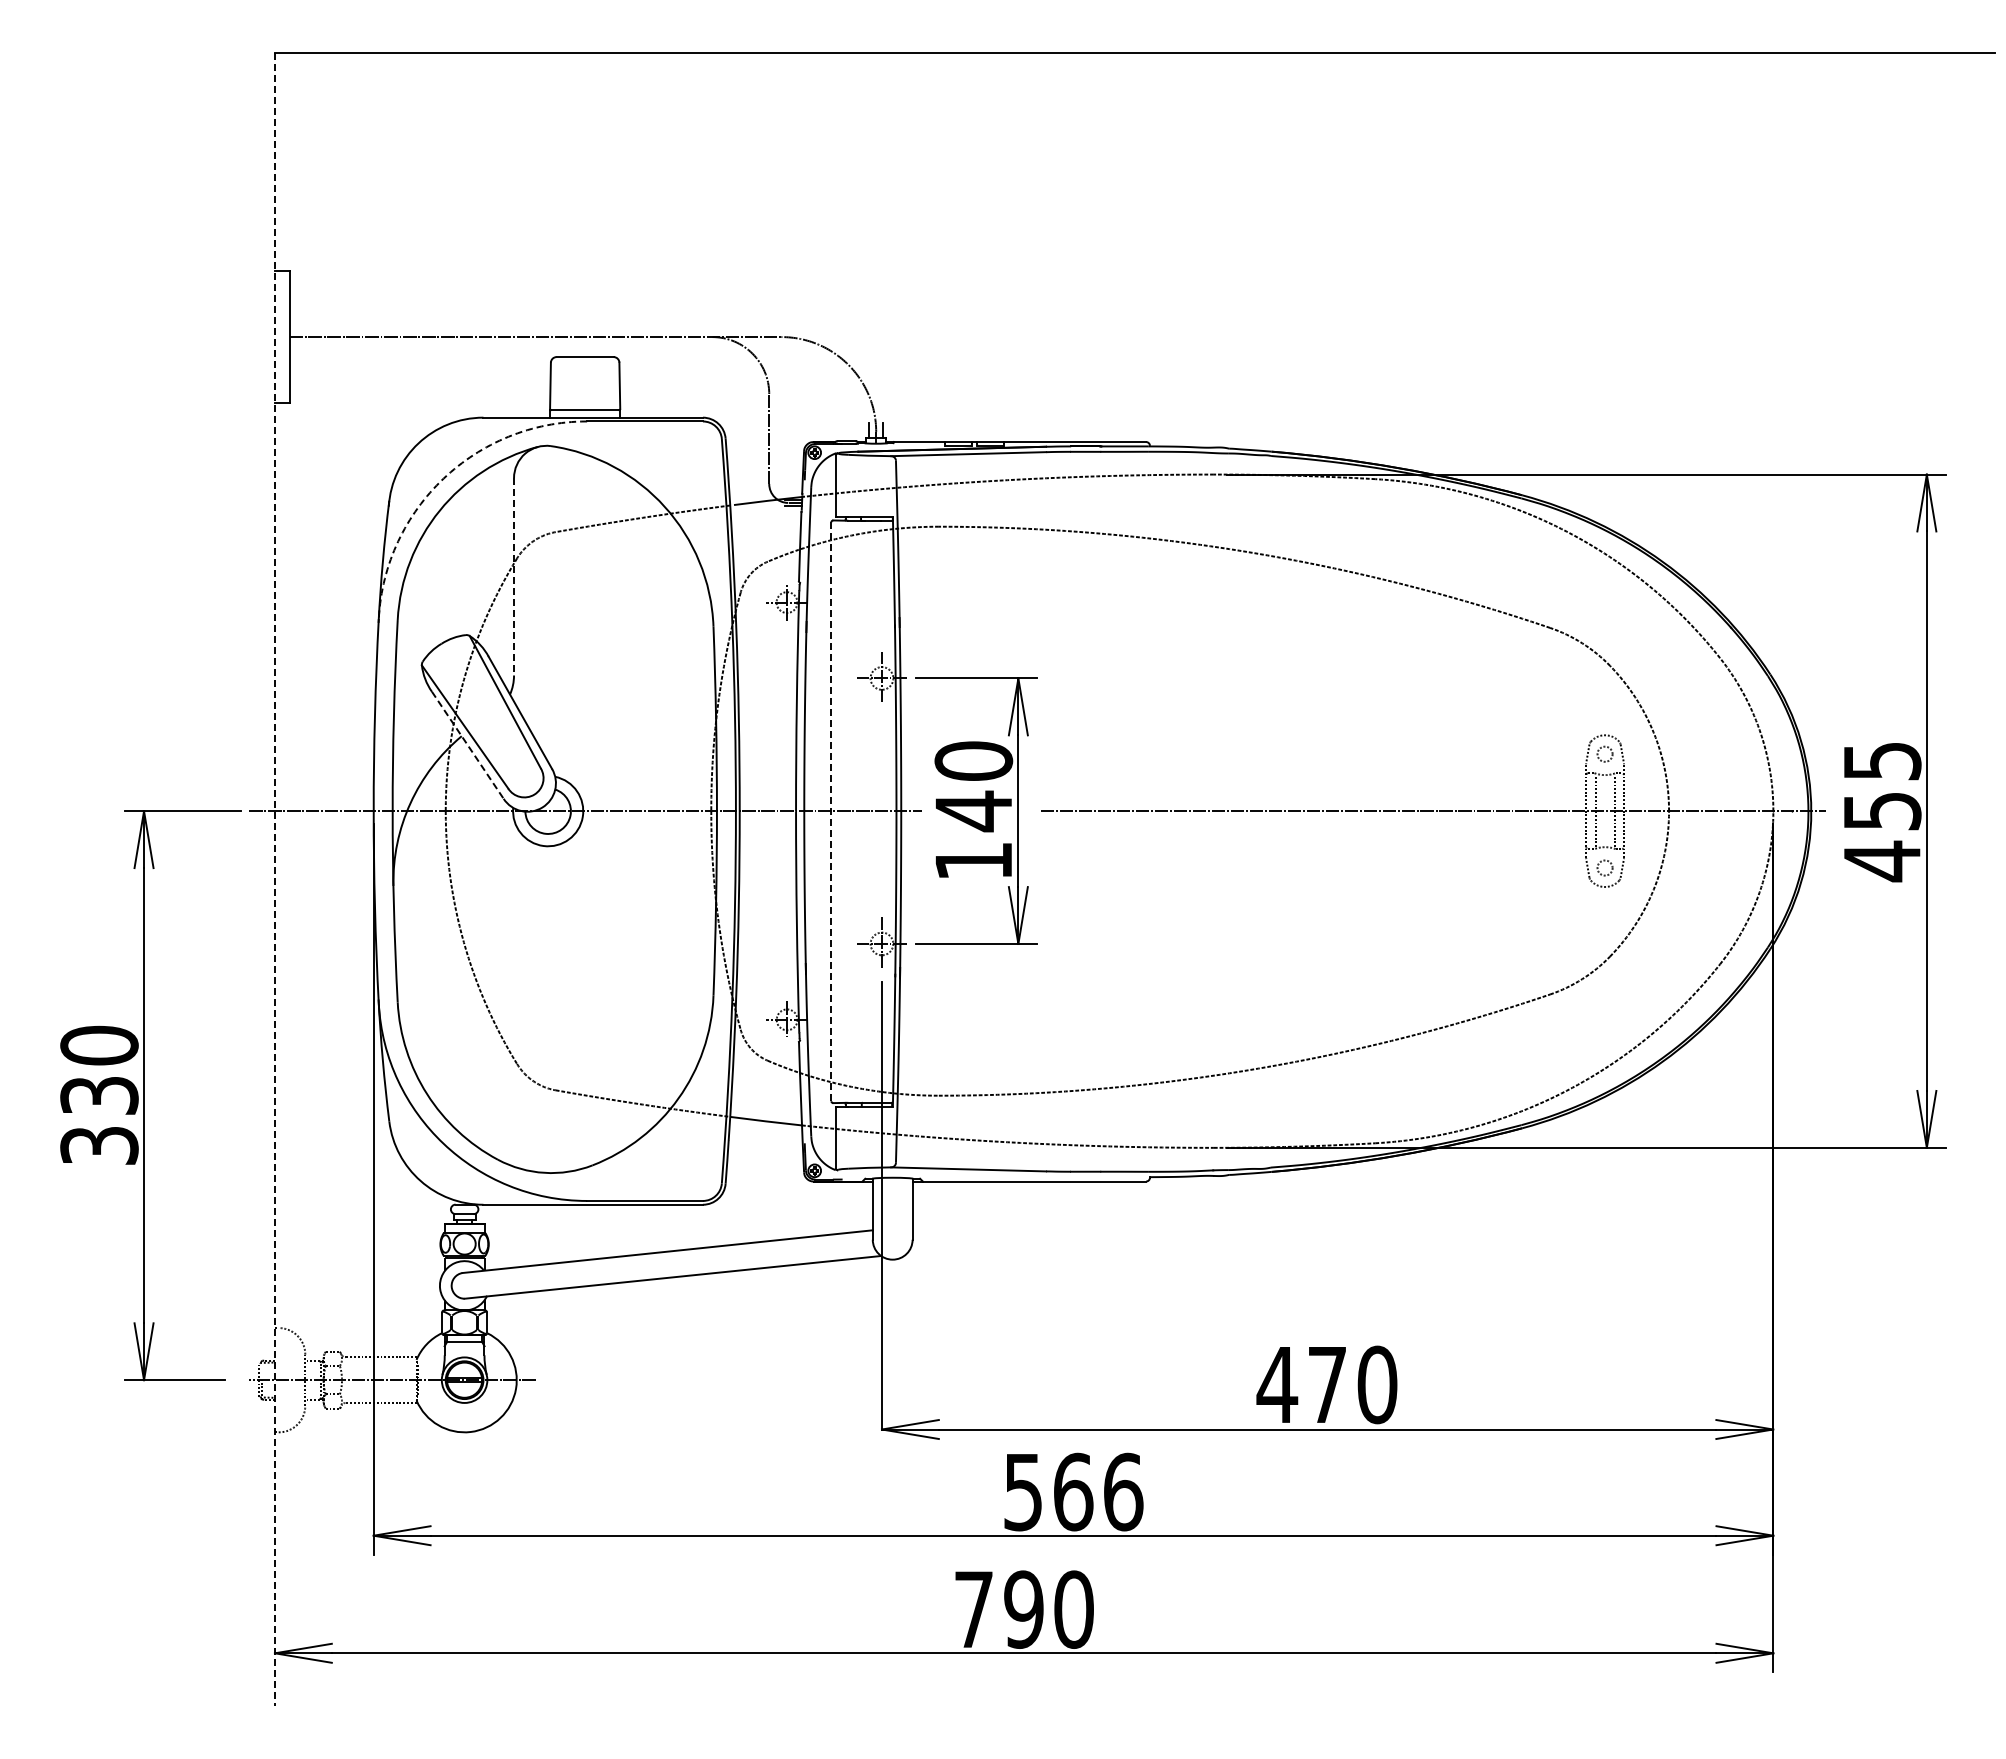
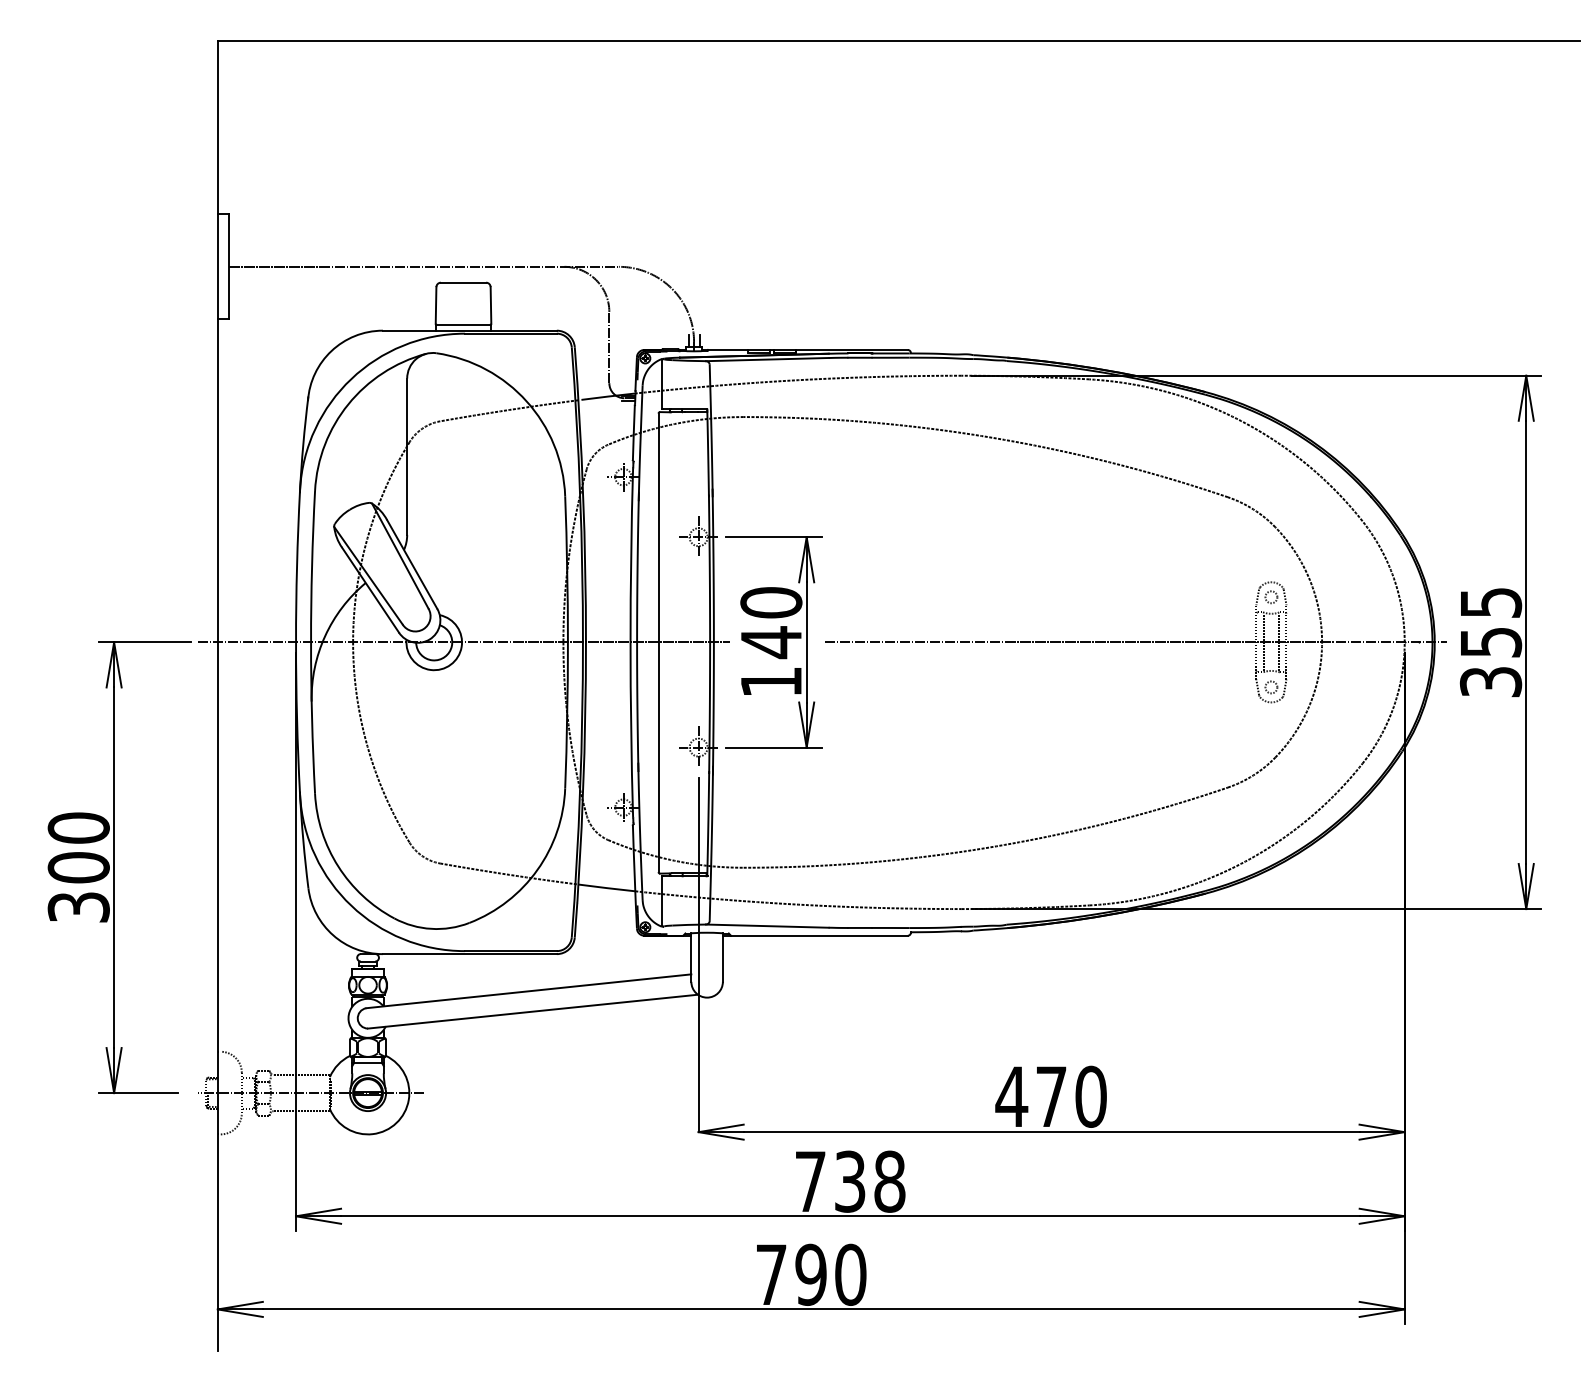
arc: (443, 478) -> (351, 378), dashed -> solid
line: (514, 576) -> (407, 456), dashed -> solid
line: (468, 745) -> (371, 590), dashed -> solid
line: (831, 812) -> (658, 643), dashed -> solid
text: (1882, 861) -> (1491, 682), 455 -> 355
line: (274, 879) -> (217, 696), dashed -> solid
text: (99, 1095) -> (78, 867), 330 -> 300
text: (1073, 1491) -> (850, 1181), 566 -> 738

